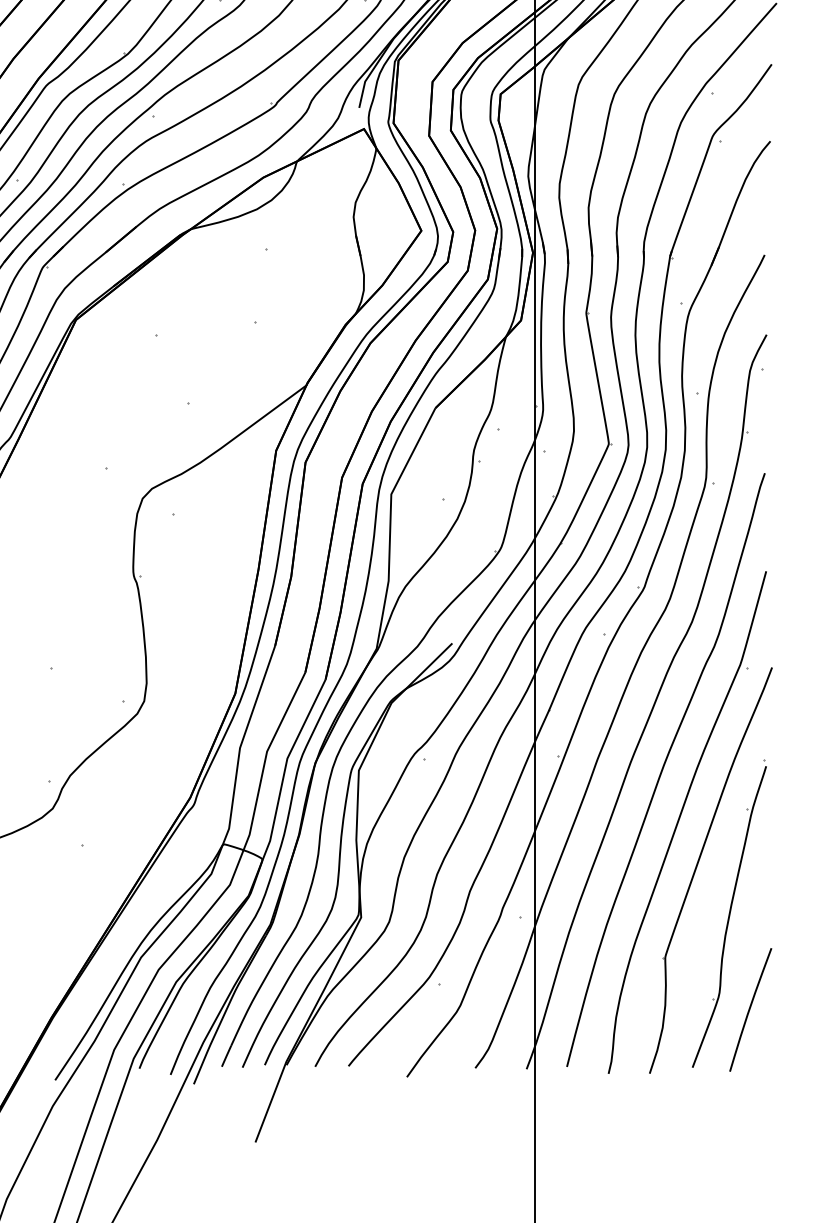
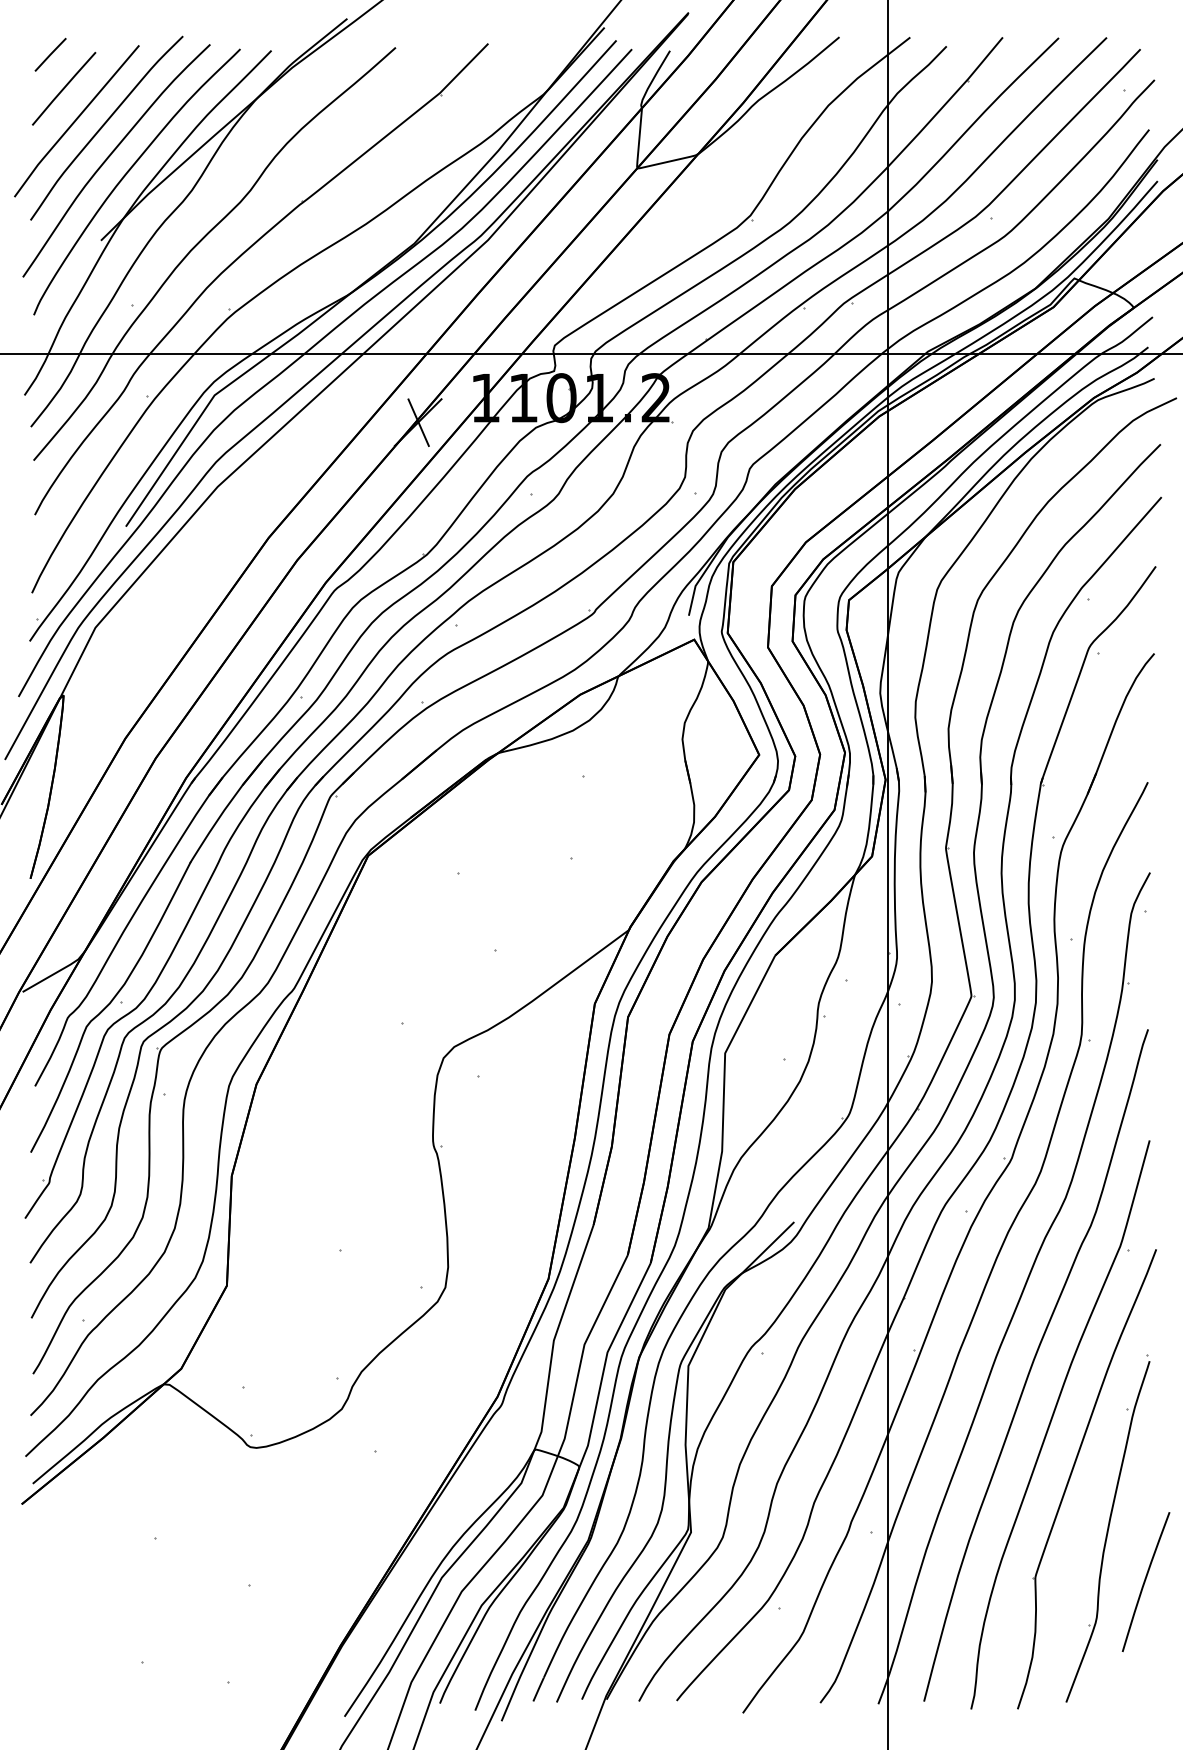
curve: (750, 1010) -> (1145, 1582), moved

